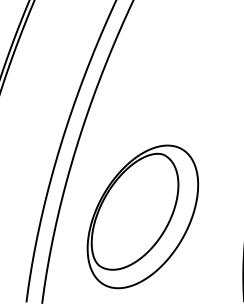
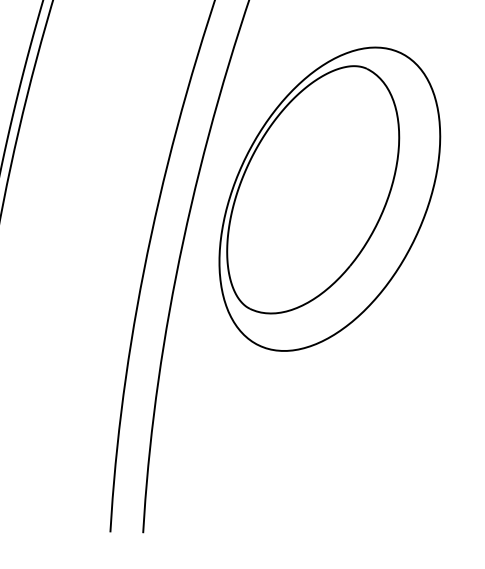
part: (142, 216) -> (328, 198), moved

